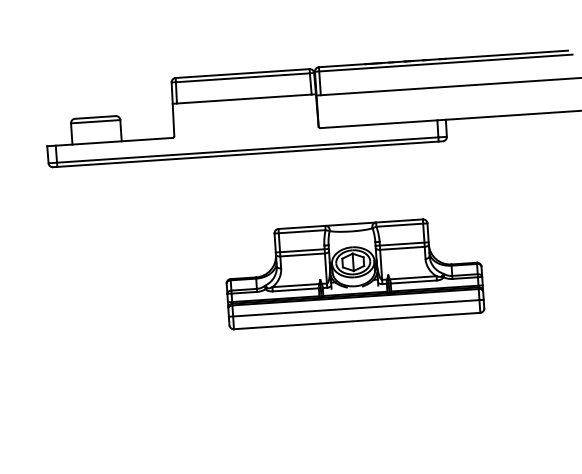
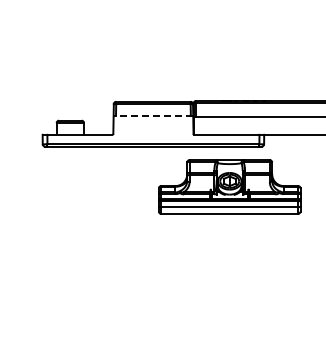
line: (244, 98) -> (153, 115), solid -> dashed
part: (353, 271) -> (229, 186), moved

